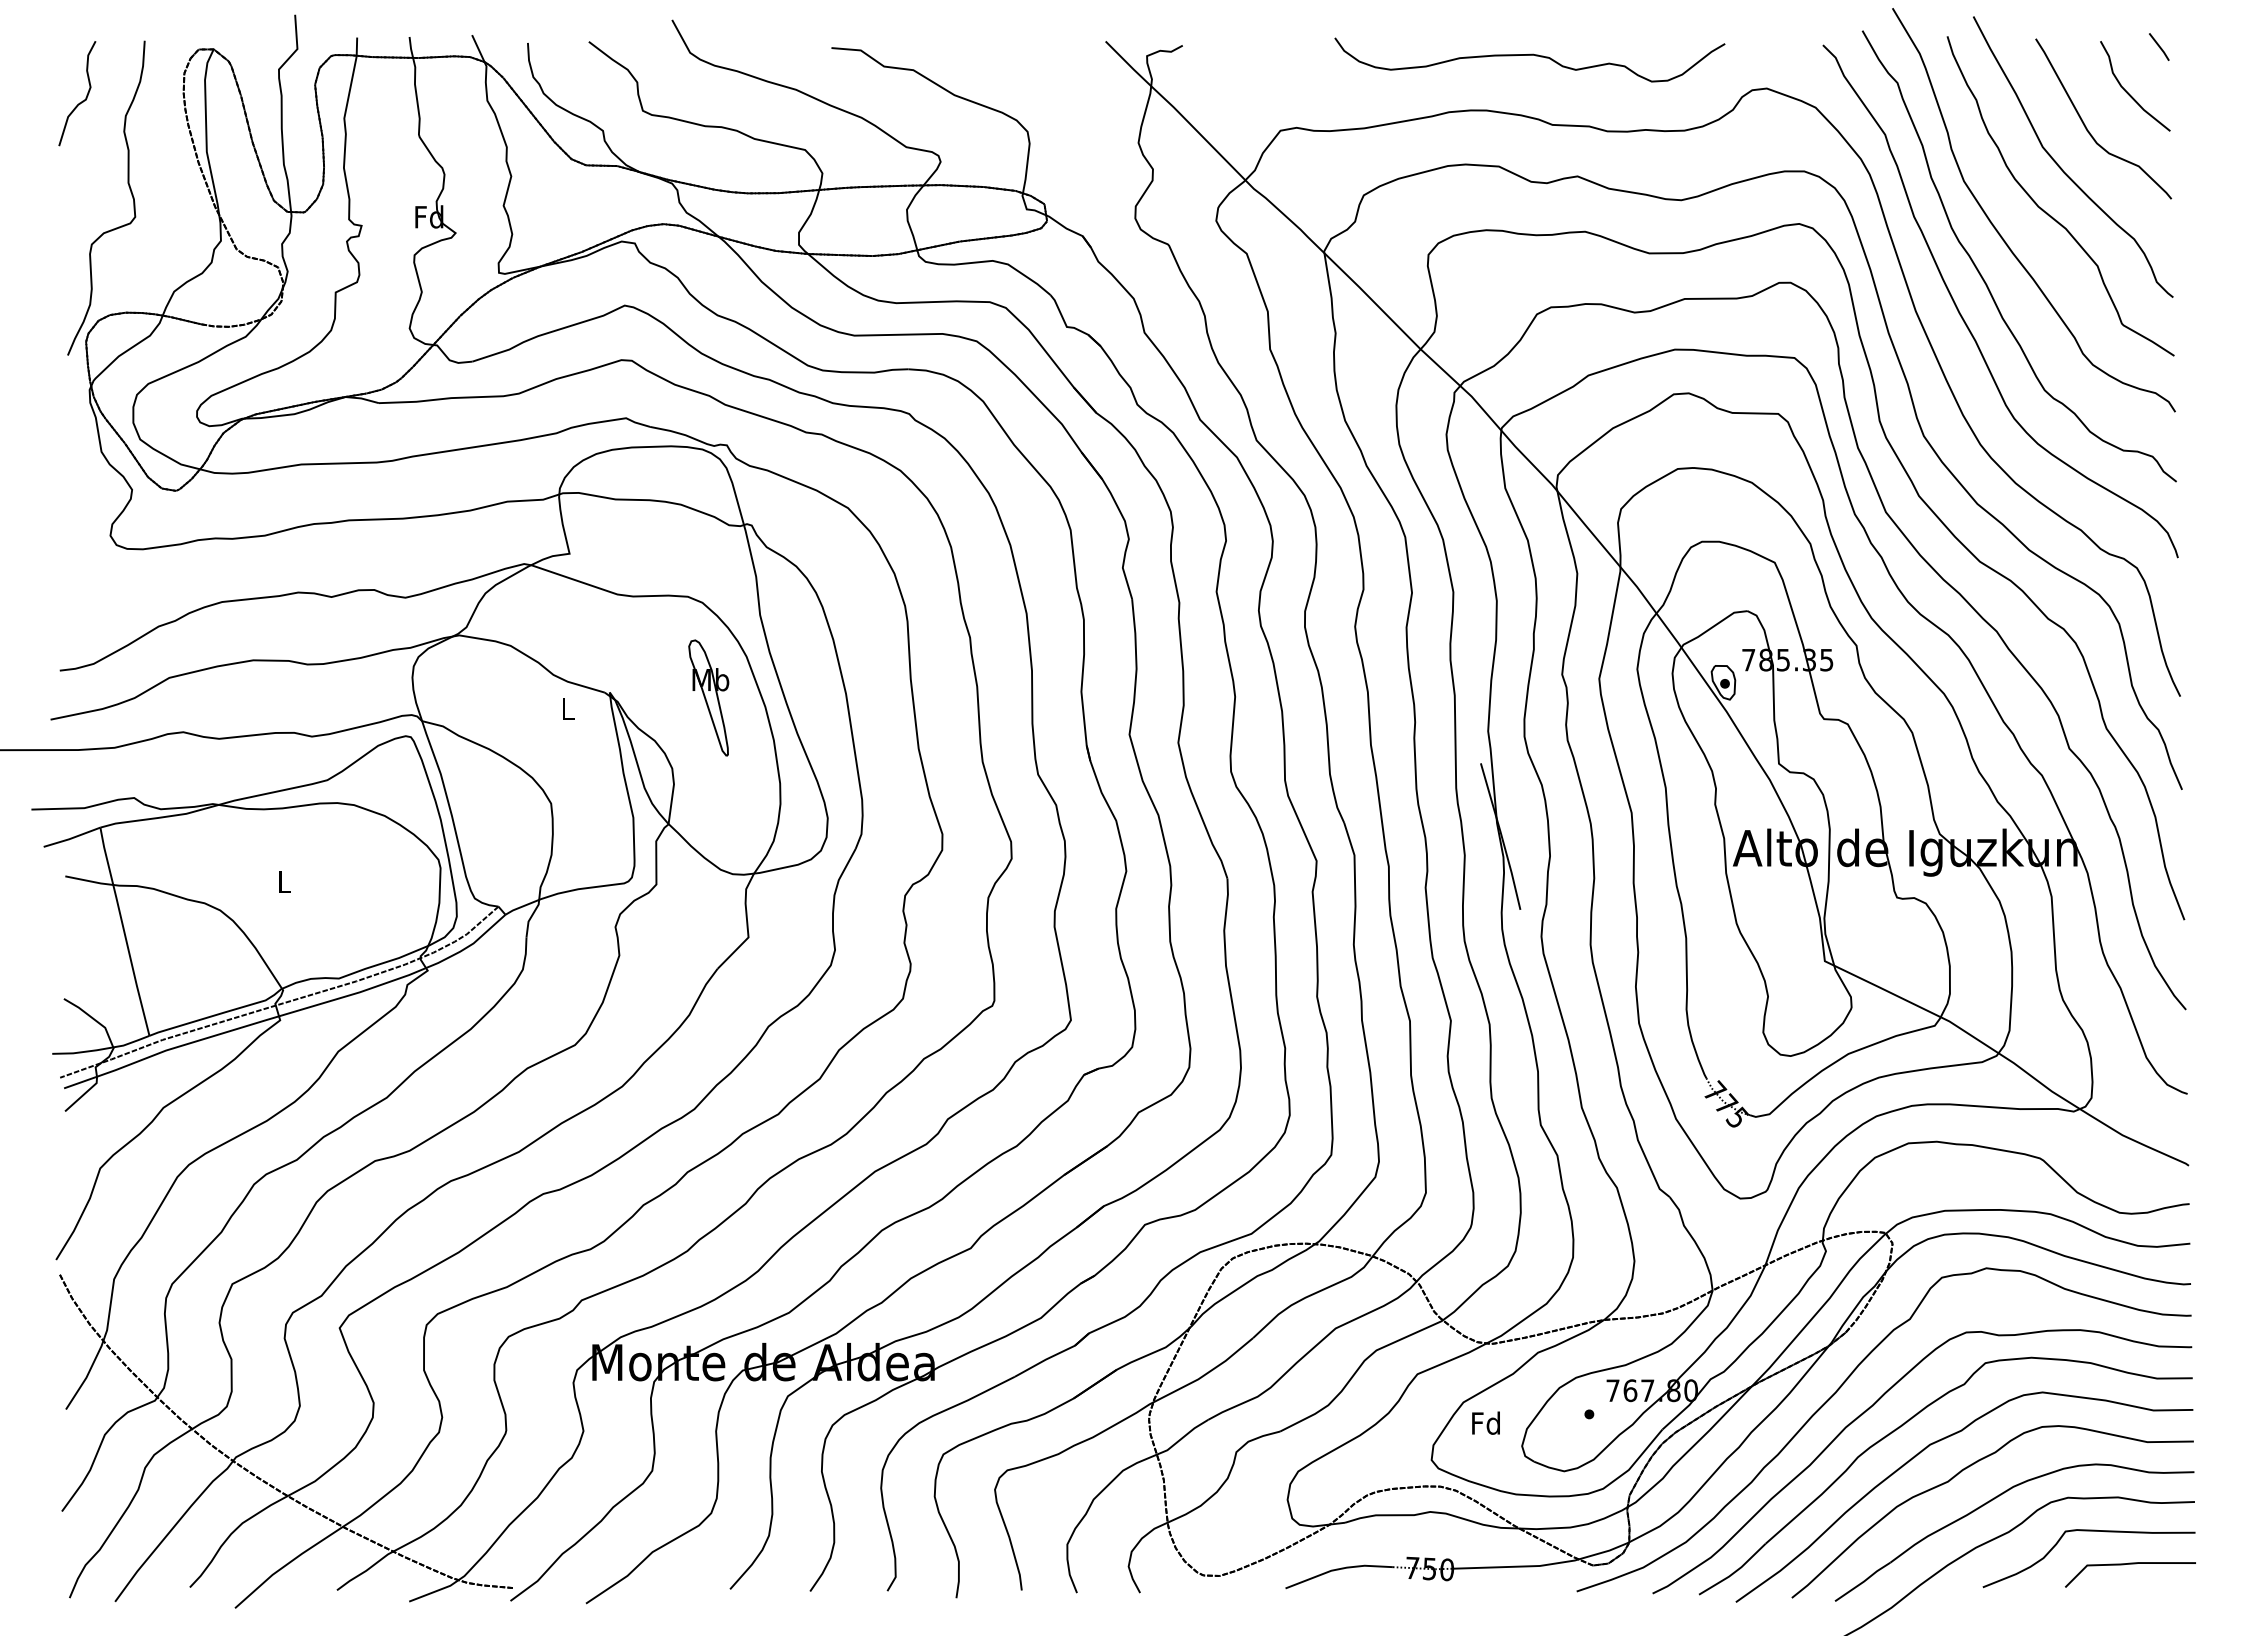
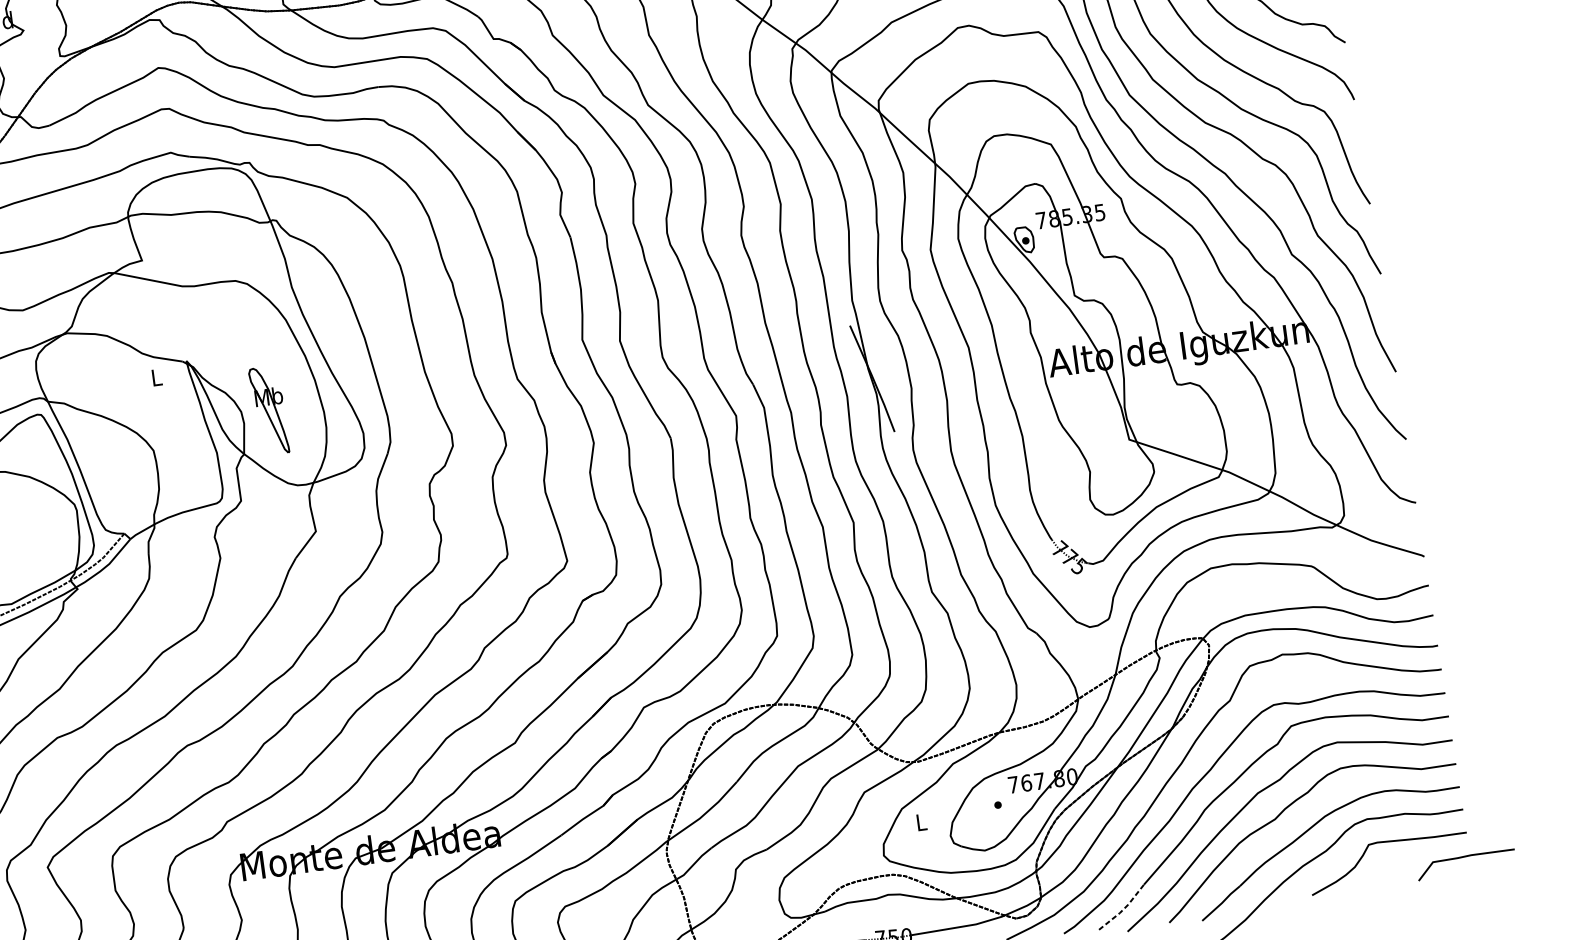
part: (708, 697) -> (268, 410), moved
text: (1485, 1422) -> (920, 821), Fd -> L
line: (2130, 1564) -> (1465, 857), moved
line: (1735, 1571) -> (1124, 908), solid -> dashed

